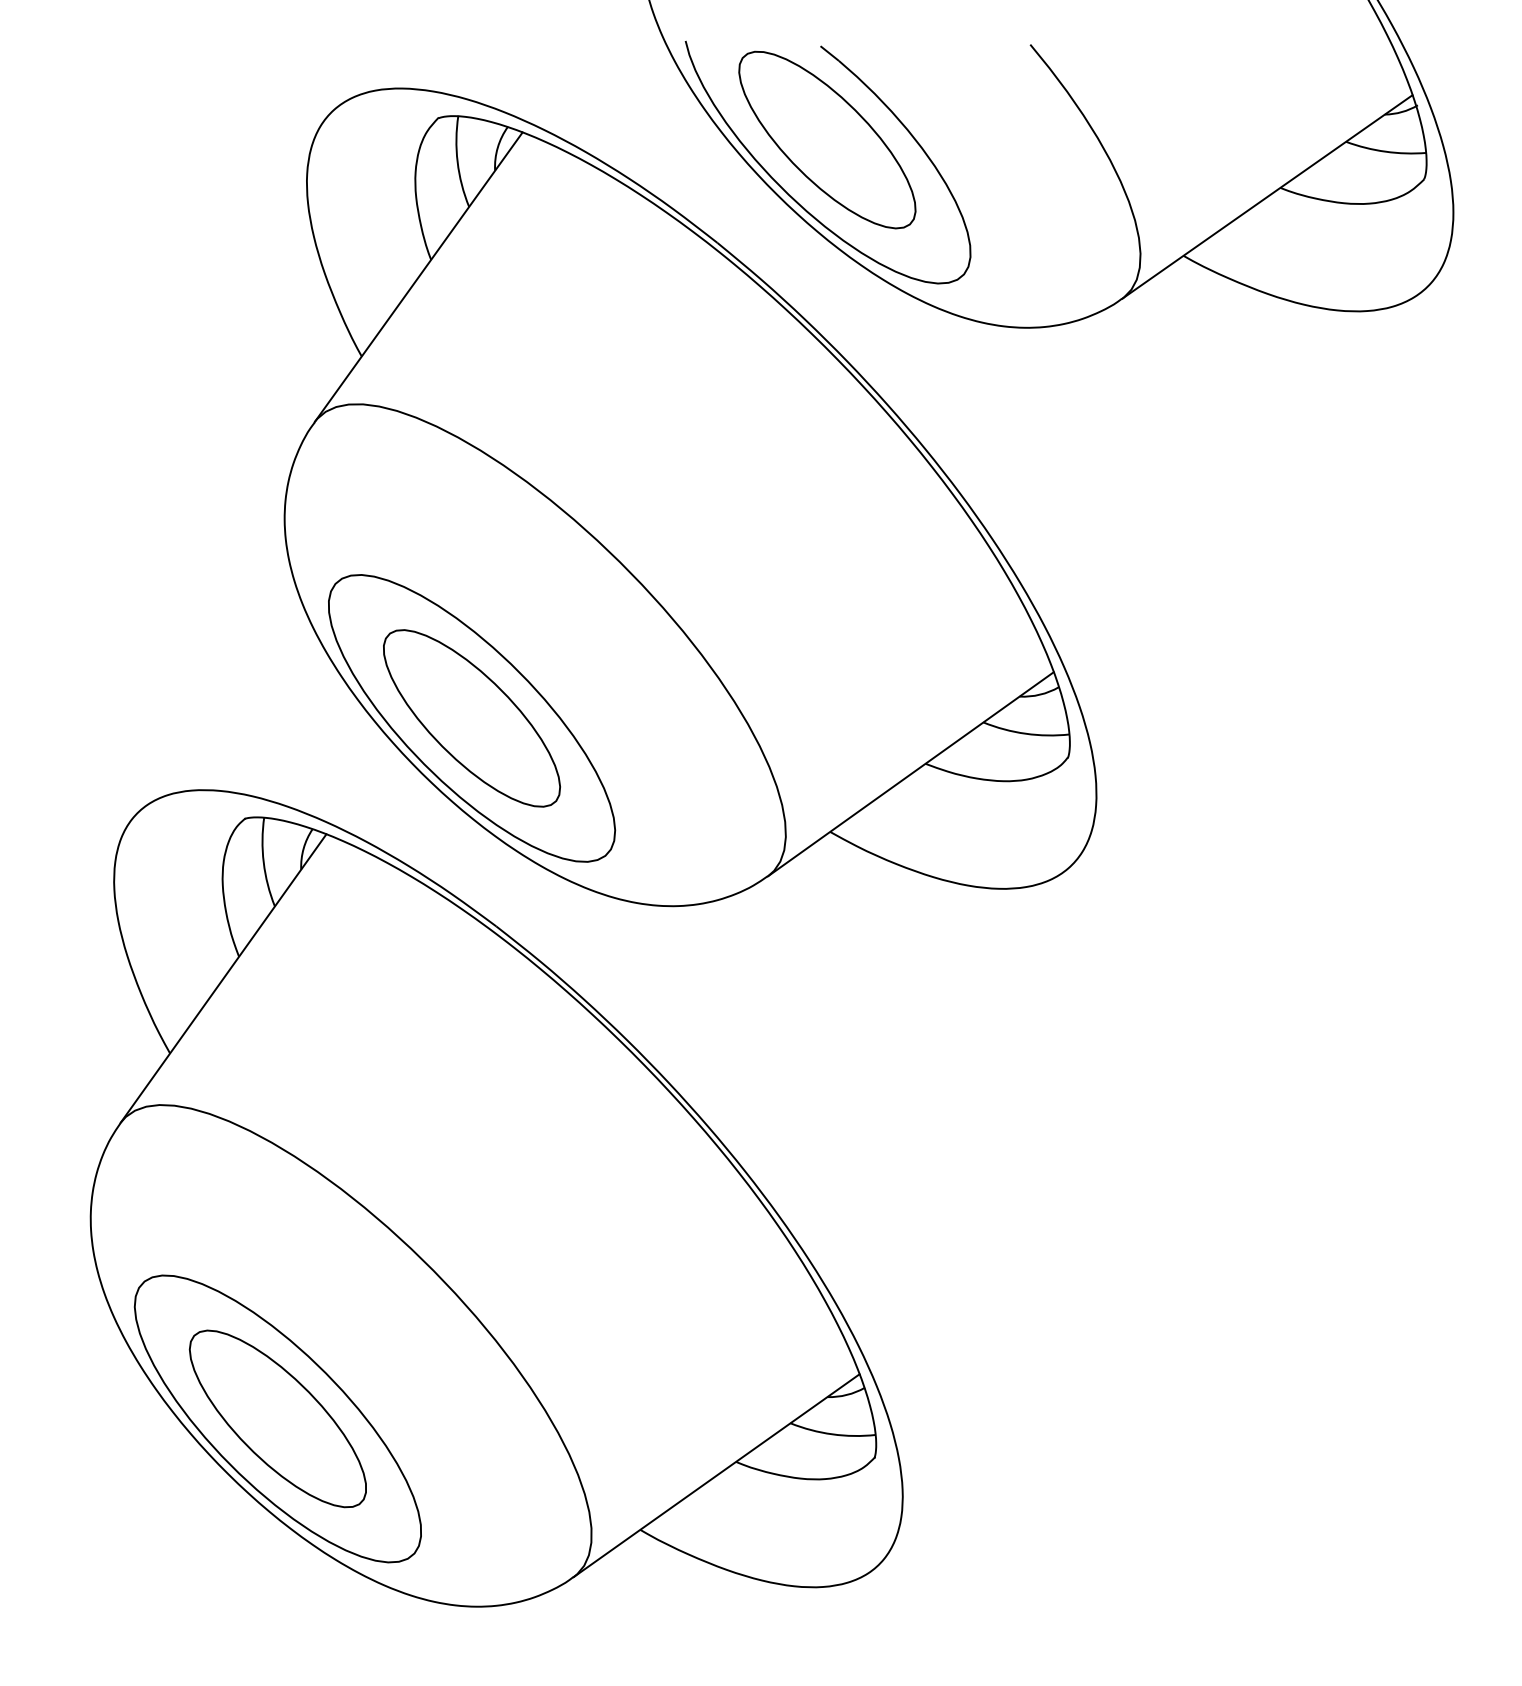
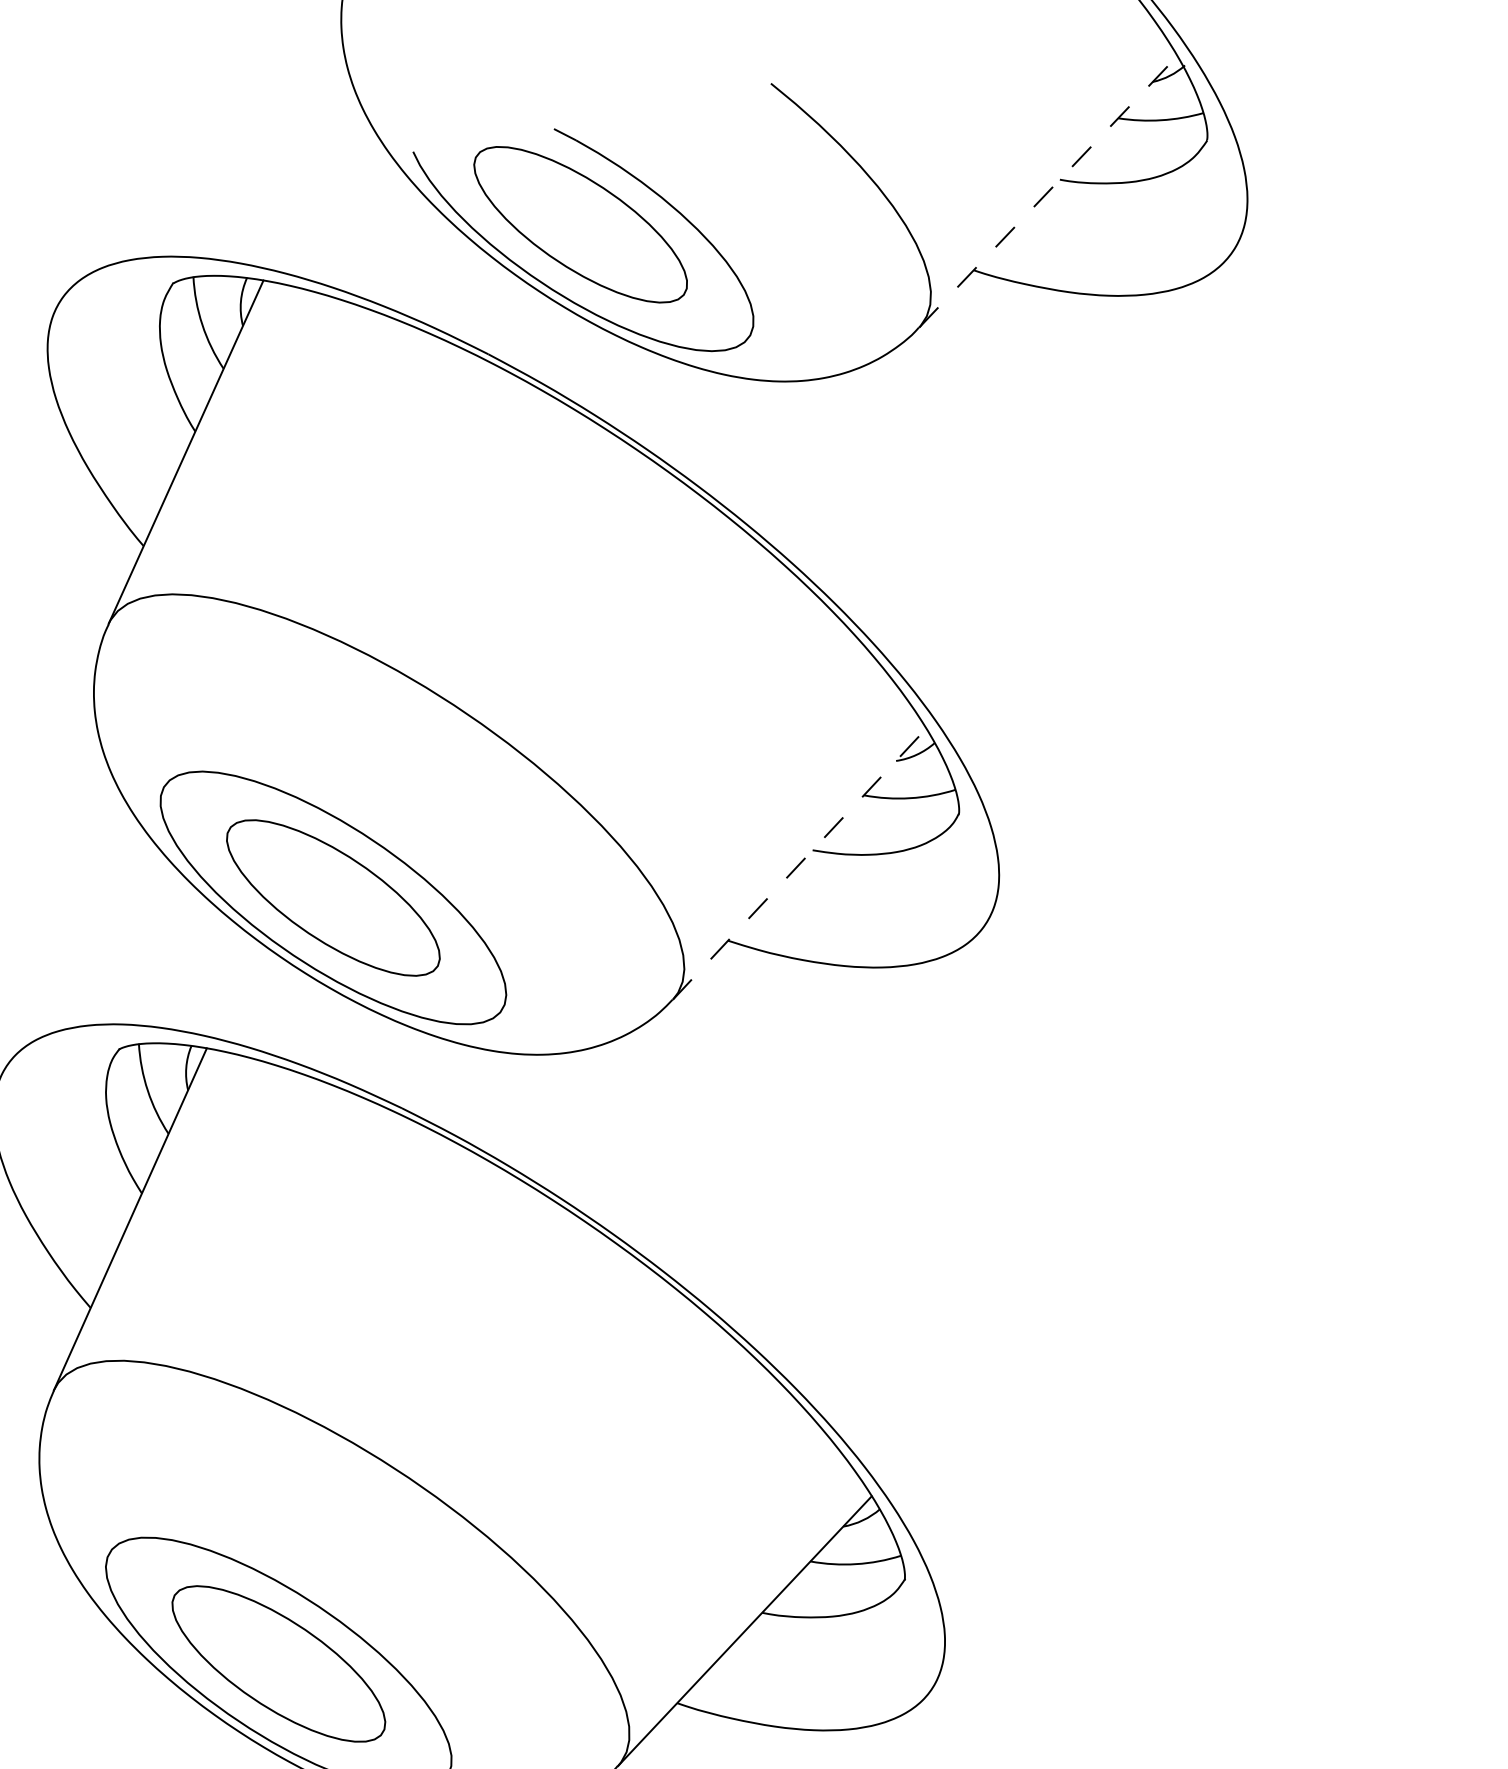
line: (1267, 196) -> (1048, 191), solid -> dashed
line: (910, 774) -> (799, 864), solid -> dashed

